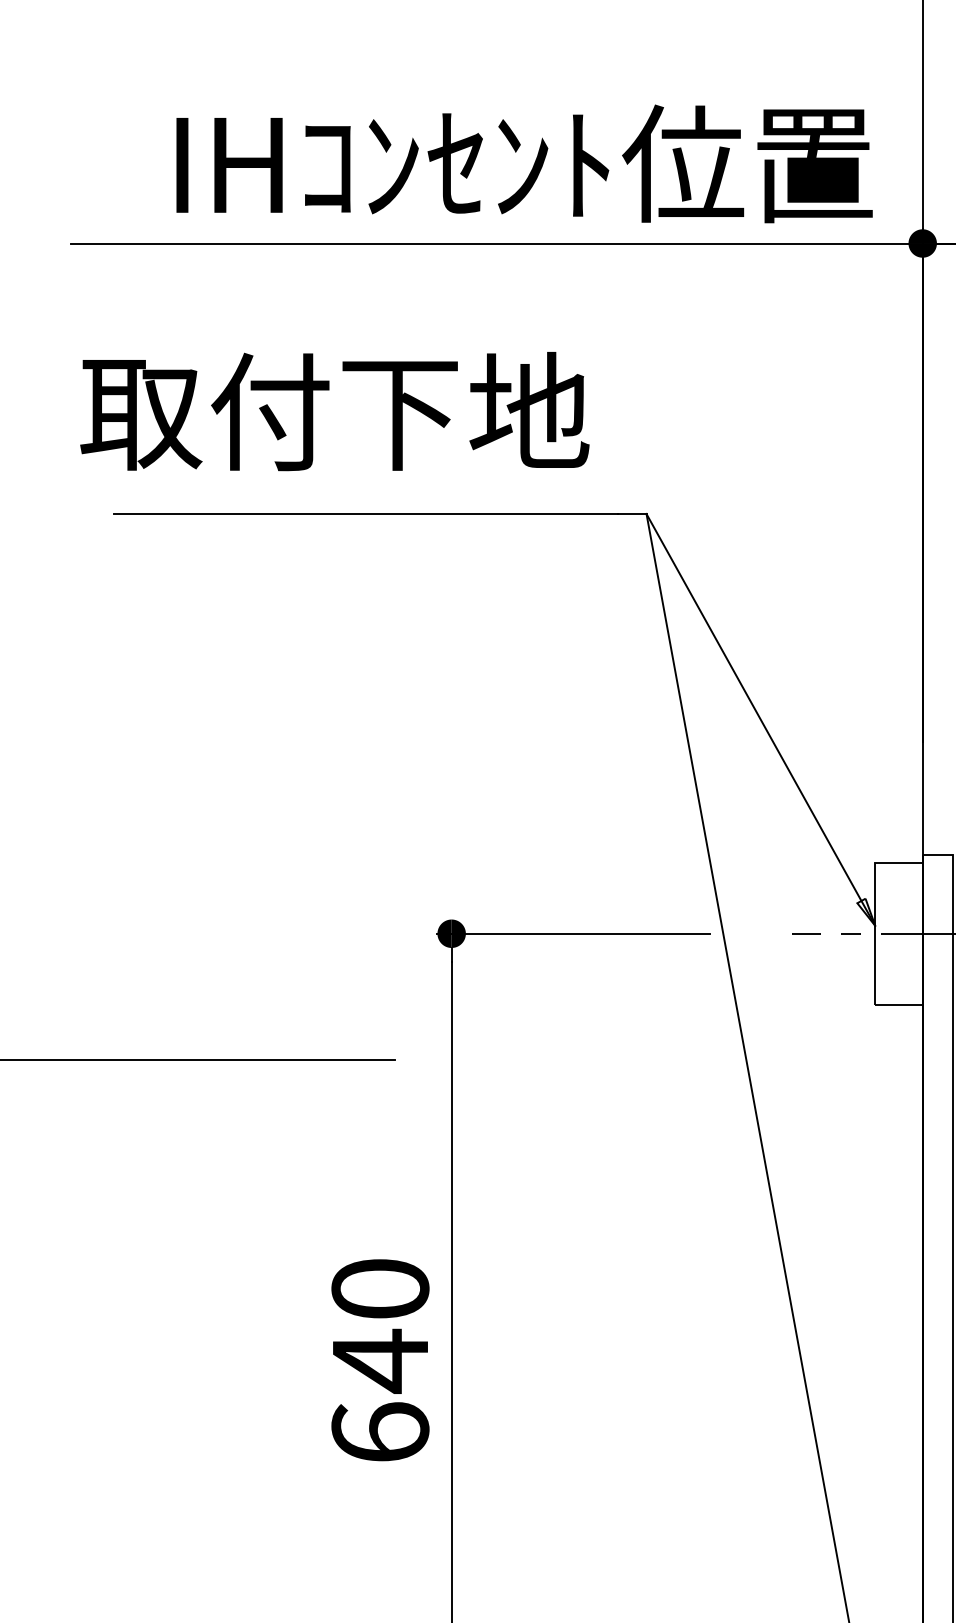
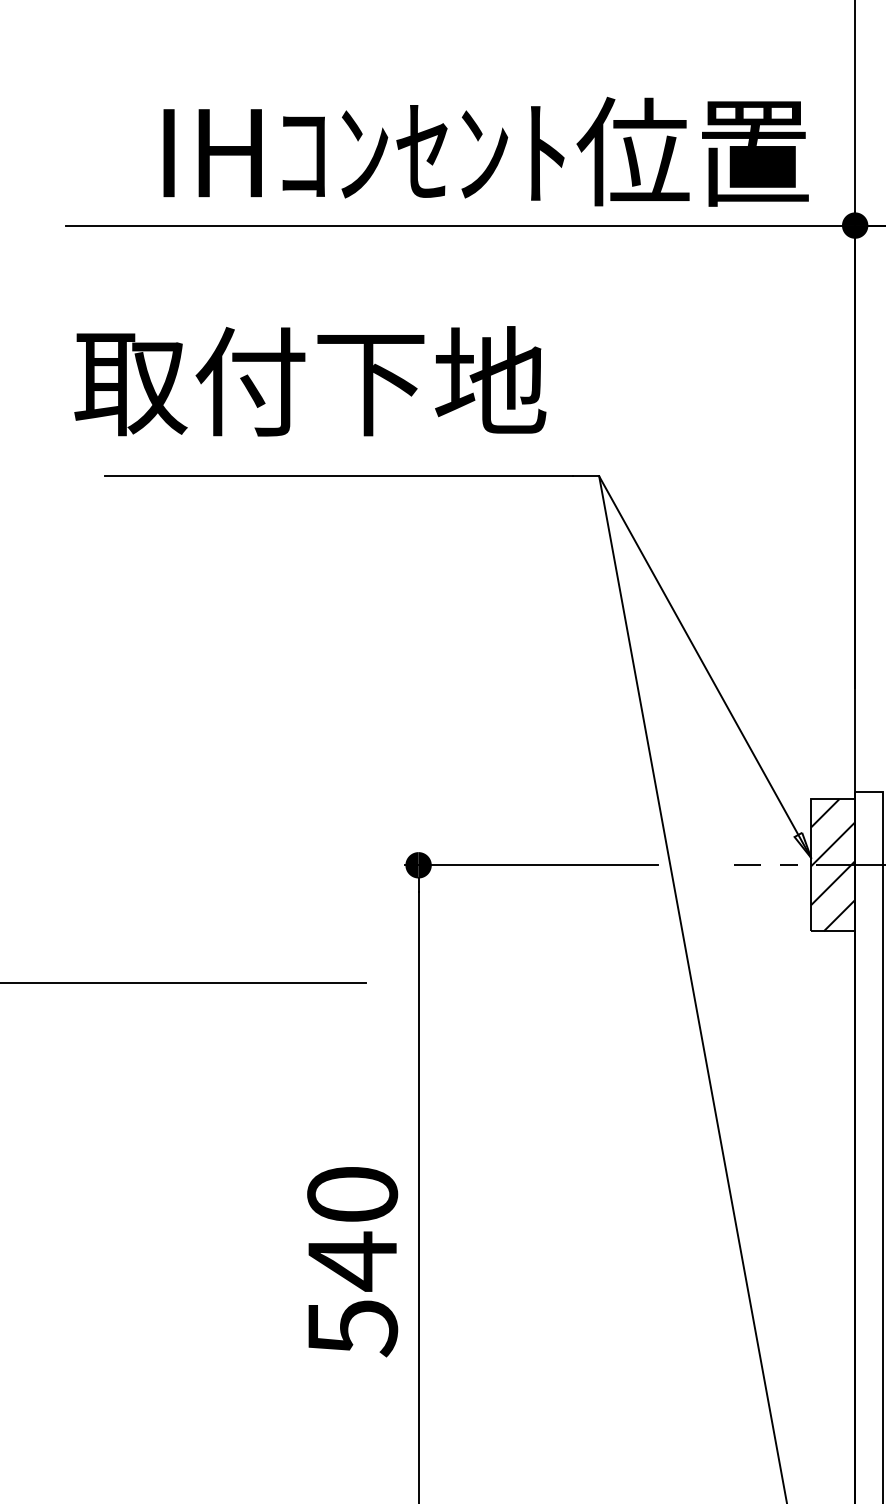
hatch: (899, 933) -> (833, 865), added
text: (380, 1433) -> (352, 1328), 640 -> 540

